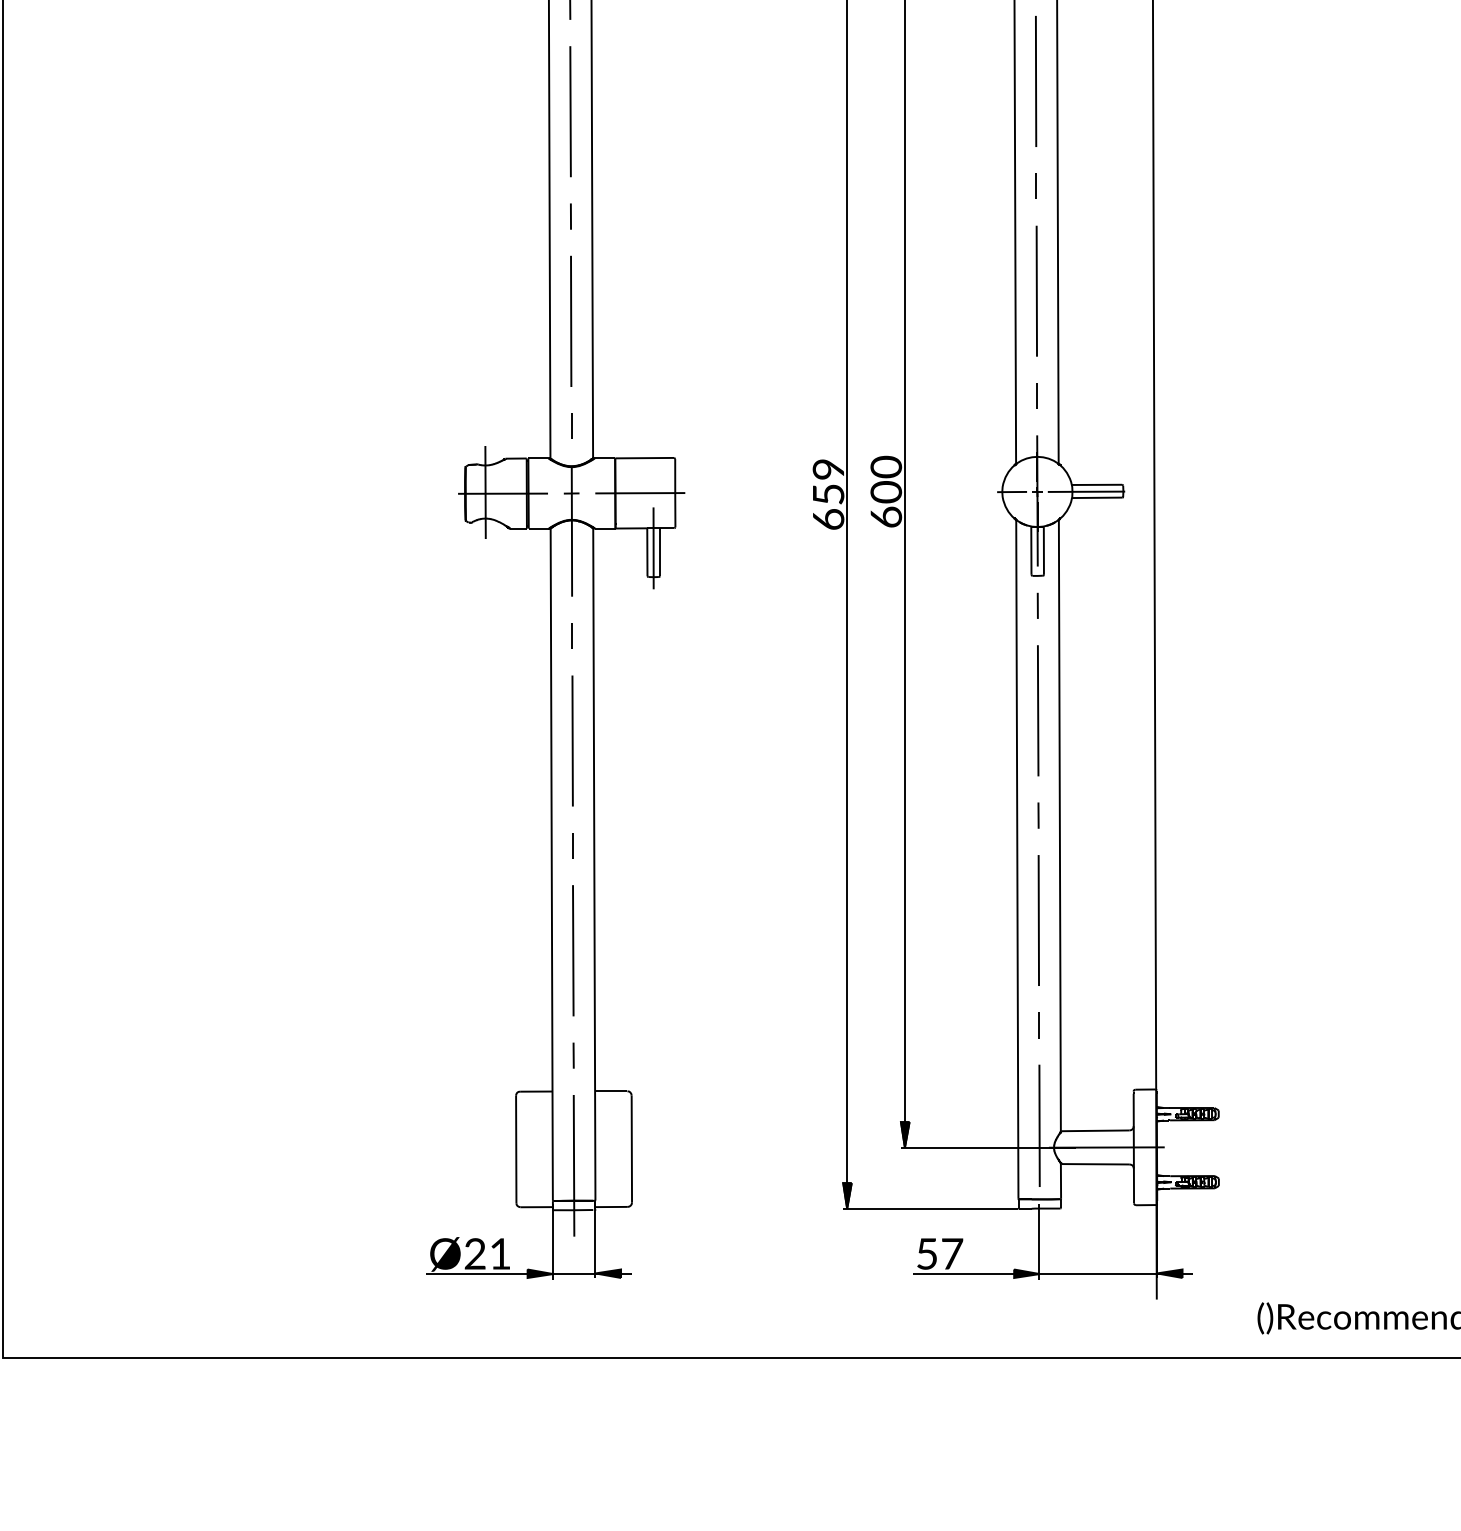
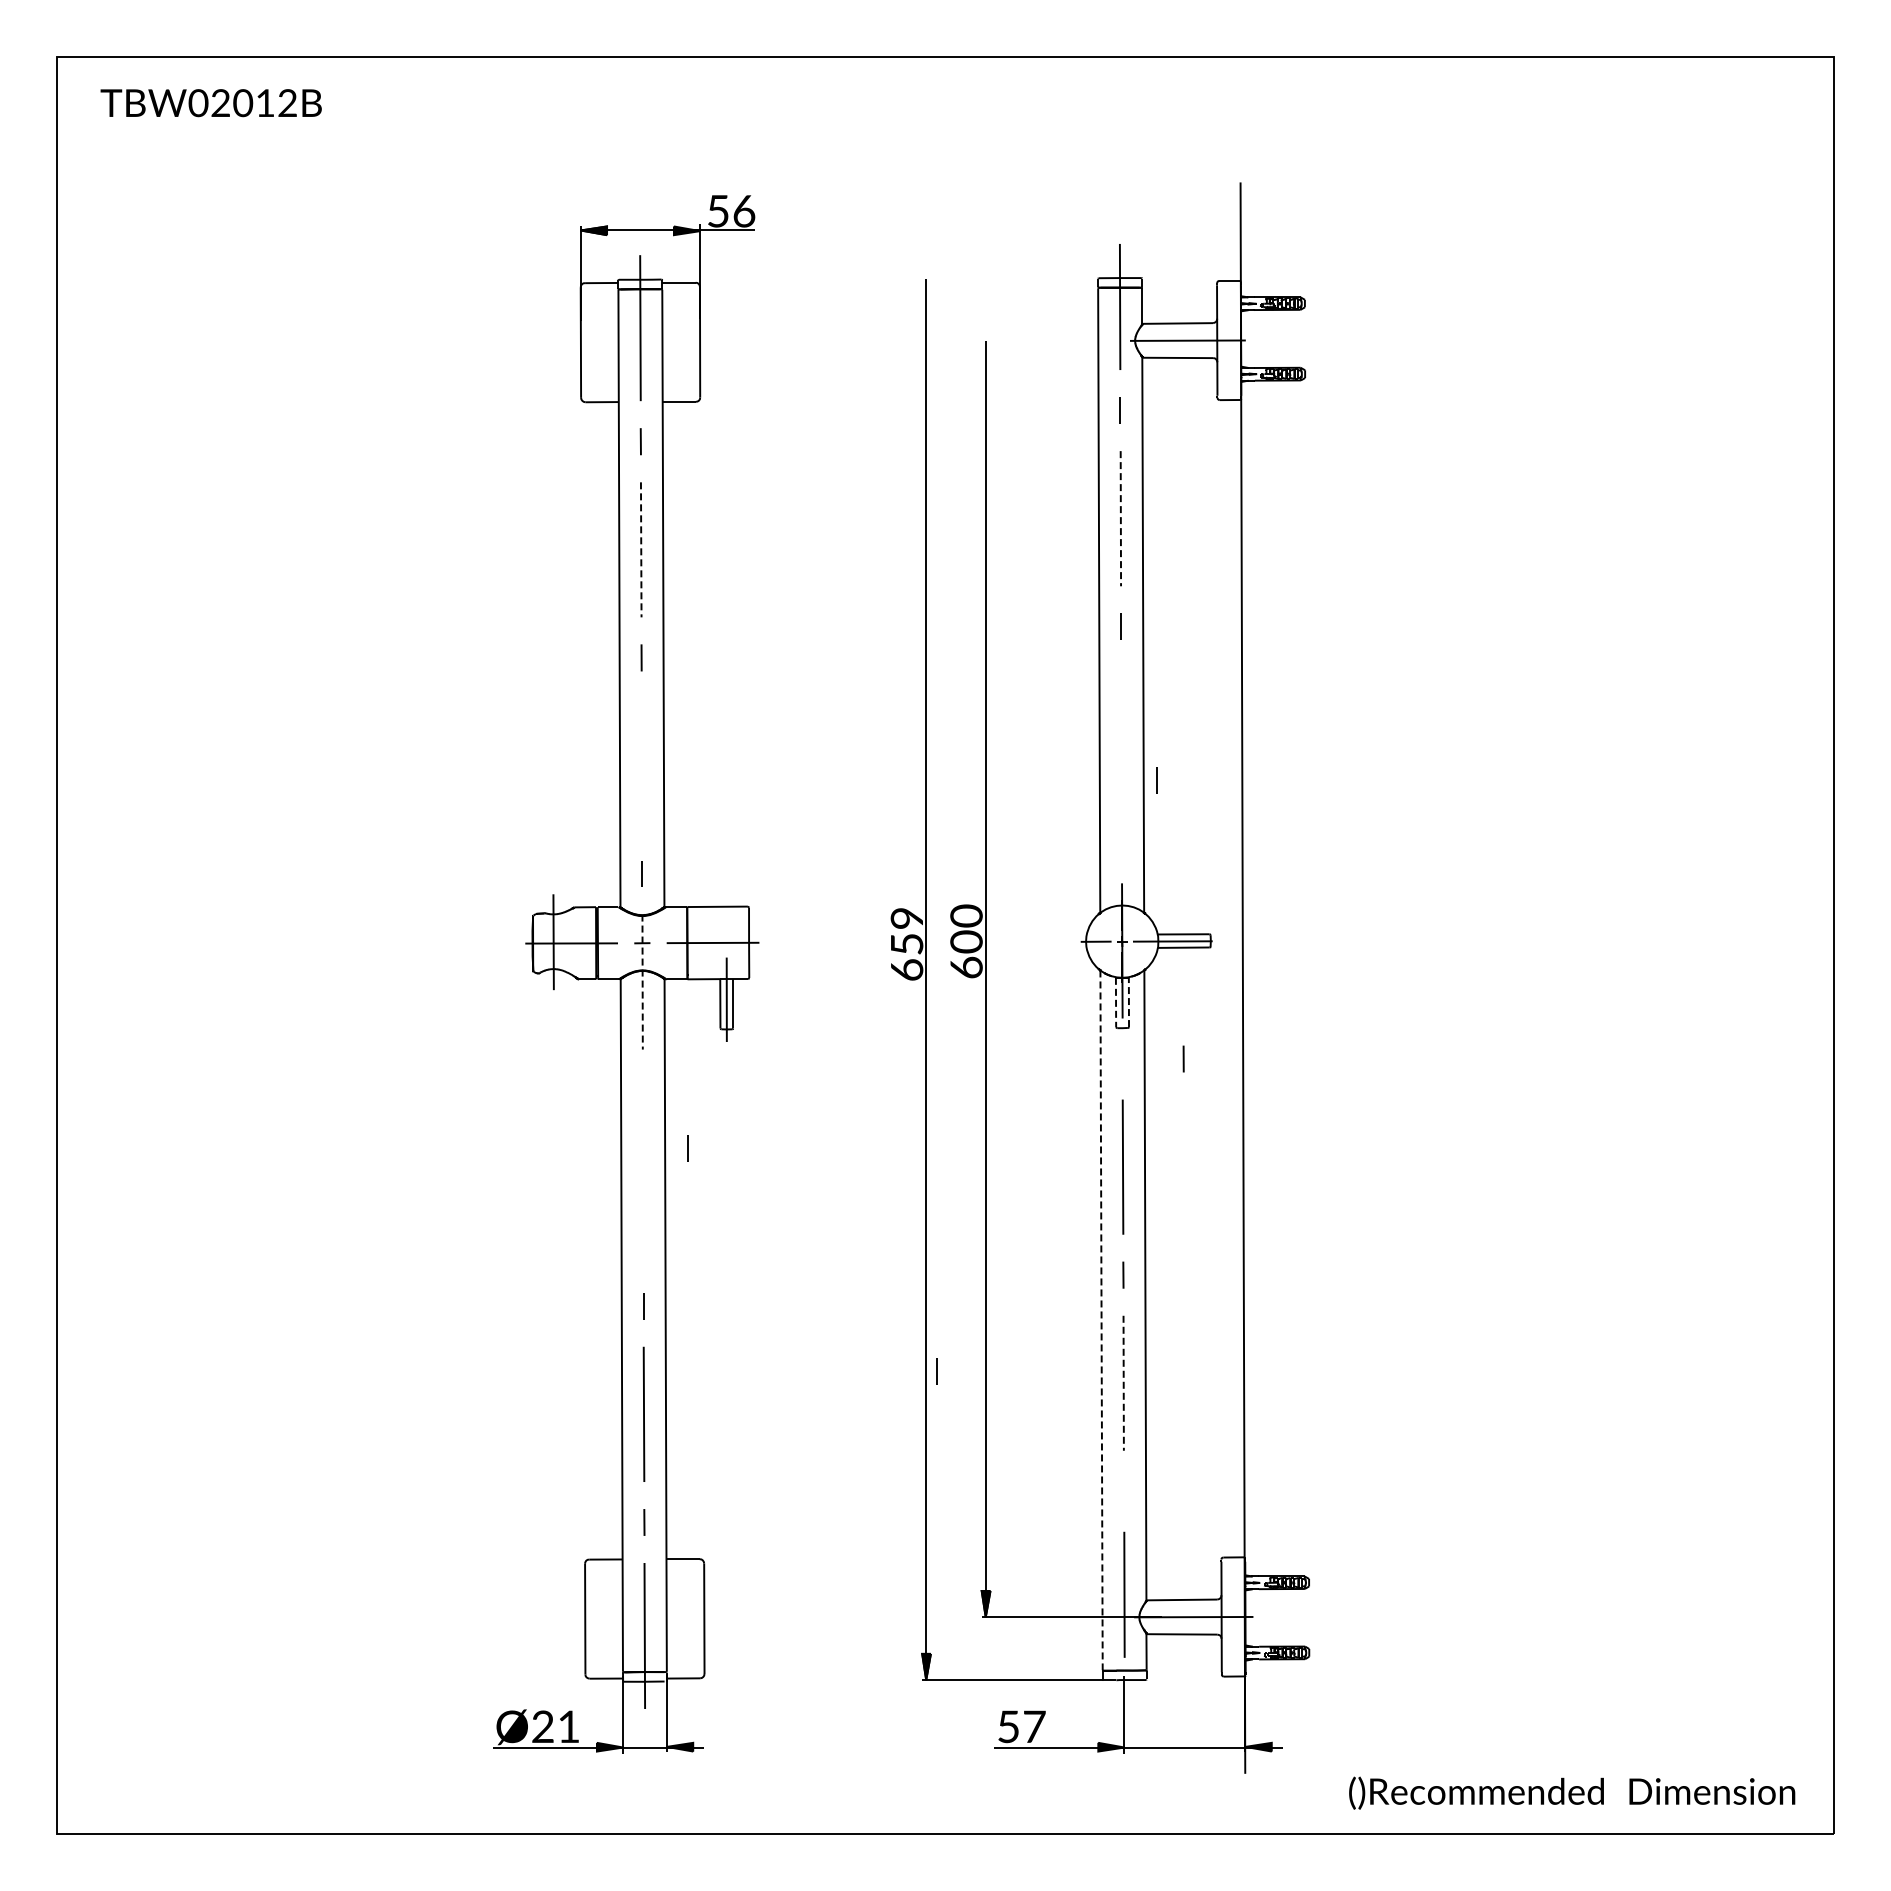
line: (1035, 81) -> (1120, 518), solid -> dashed
line: (570, 111) -> (641, 549), solid -> dashed
line: (1036, 290) -> (1121, 734), removed
line: (570, 321) -> (641, 765), removed
line: (1036, 395) -> (1156, 780), moved
line: (571, 531) -> (642, 982), solid -> dashed
line: (1031, 551) -> (1116, 1002), solid -> dashed
line: (1043, 551) -> (1128, 1002), solid -> dashed
line: (1037, 605) -> (1183, 1058), moved
line: (571, 636) -> (687, 1148), moved
line: (572, 740) -> (643, 1197), removed
line: (1017, 859) -> (1101, 1320), solid -> dashed
line: (1038, 920) -> (1123, 1383), solid -> dashed
line: (1038, 1025) -> (936, 1371), moved

